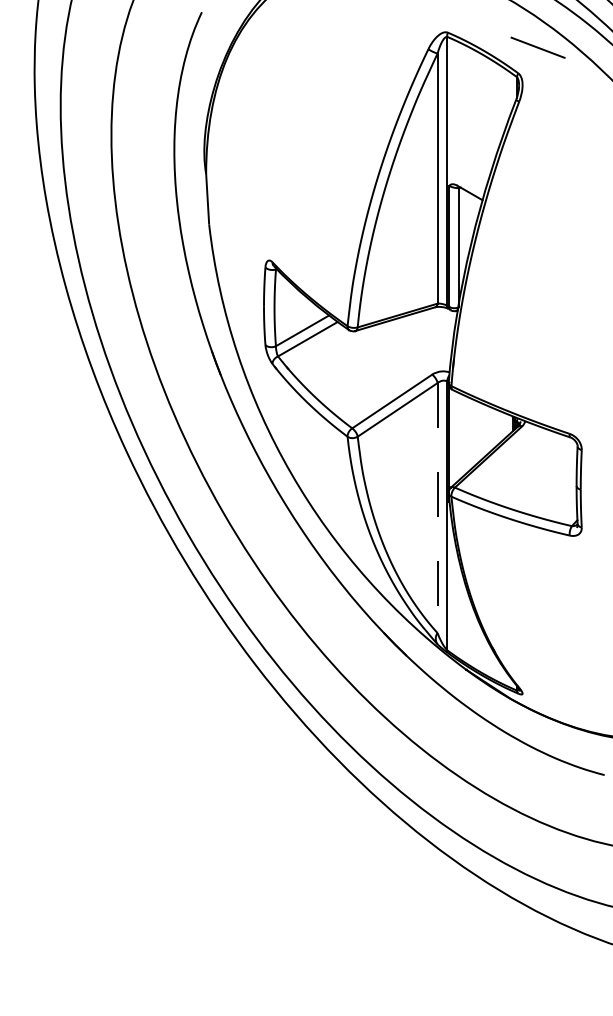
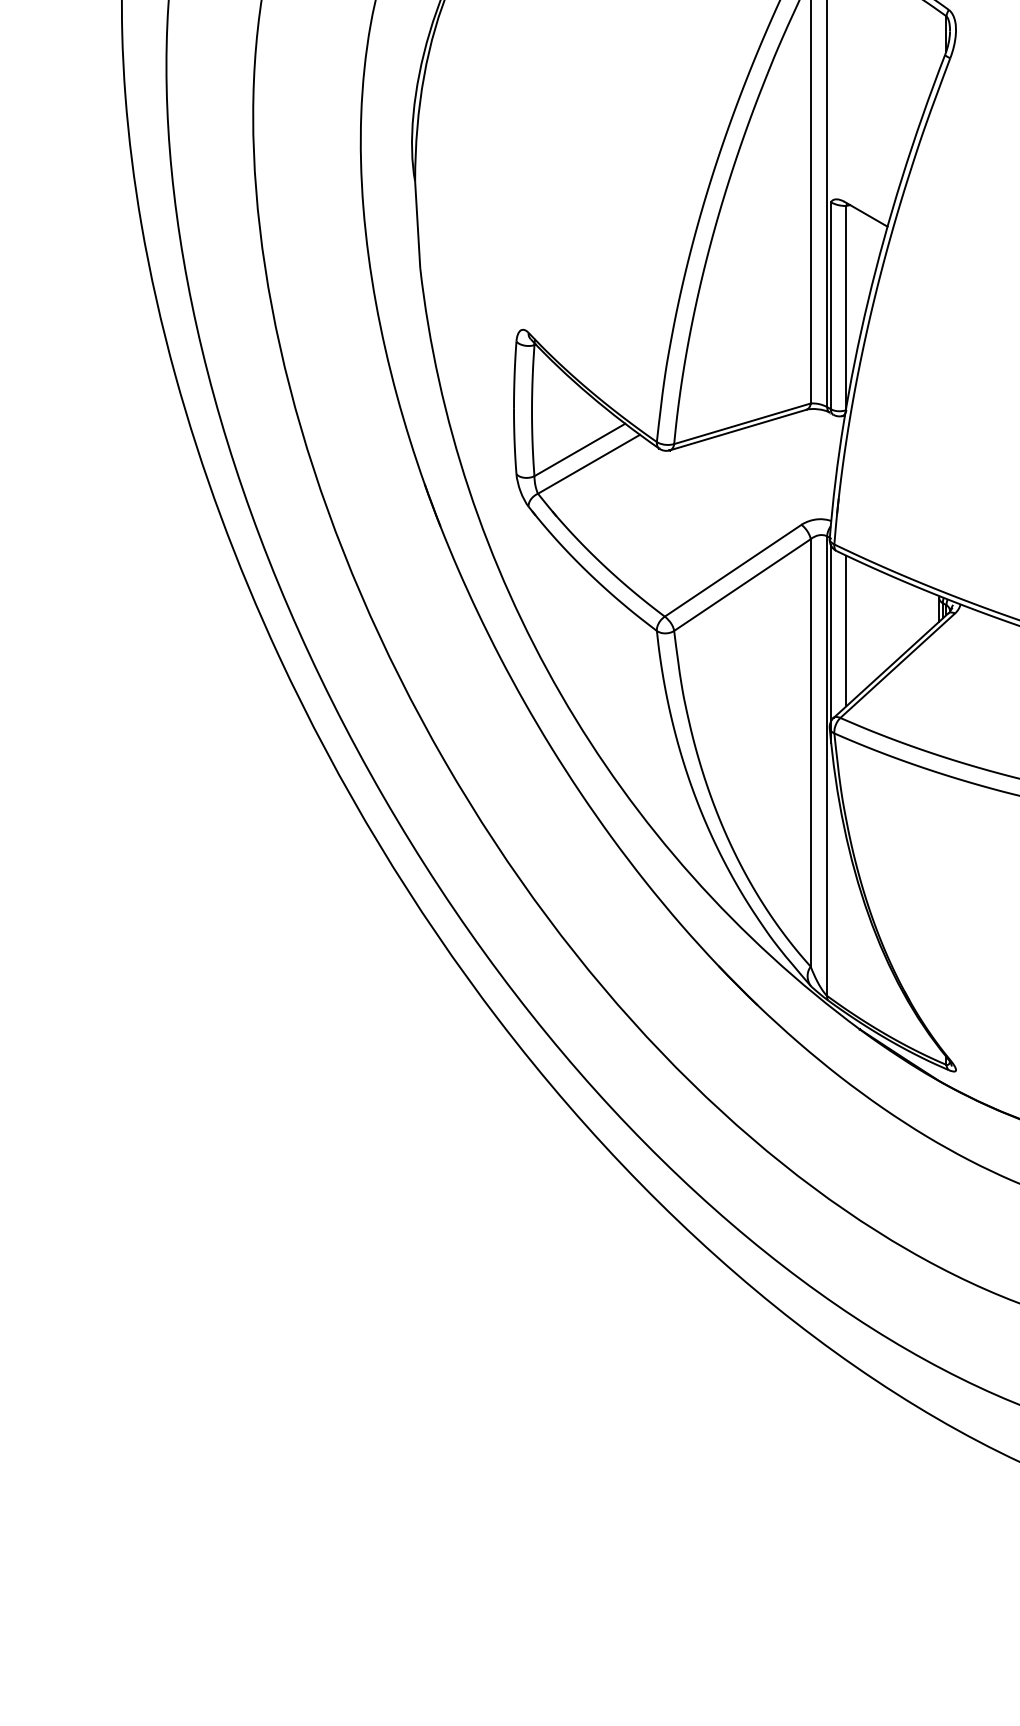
line: (458, 436) -> (846, 630), added
line: (437, 508) -> (810, 753), dashed -> solid

